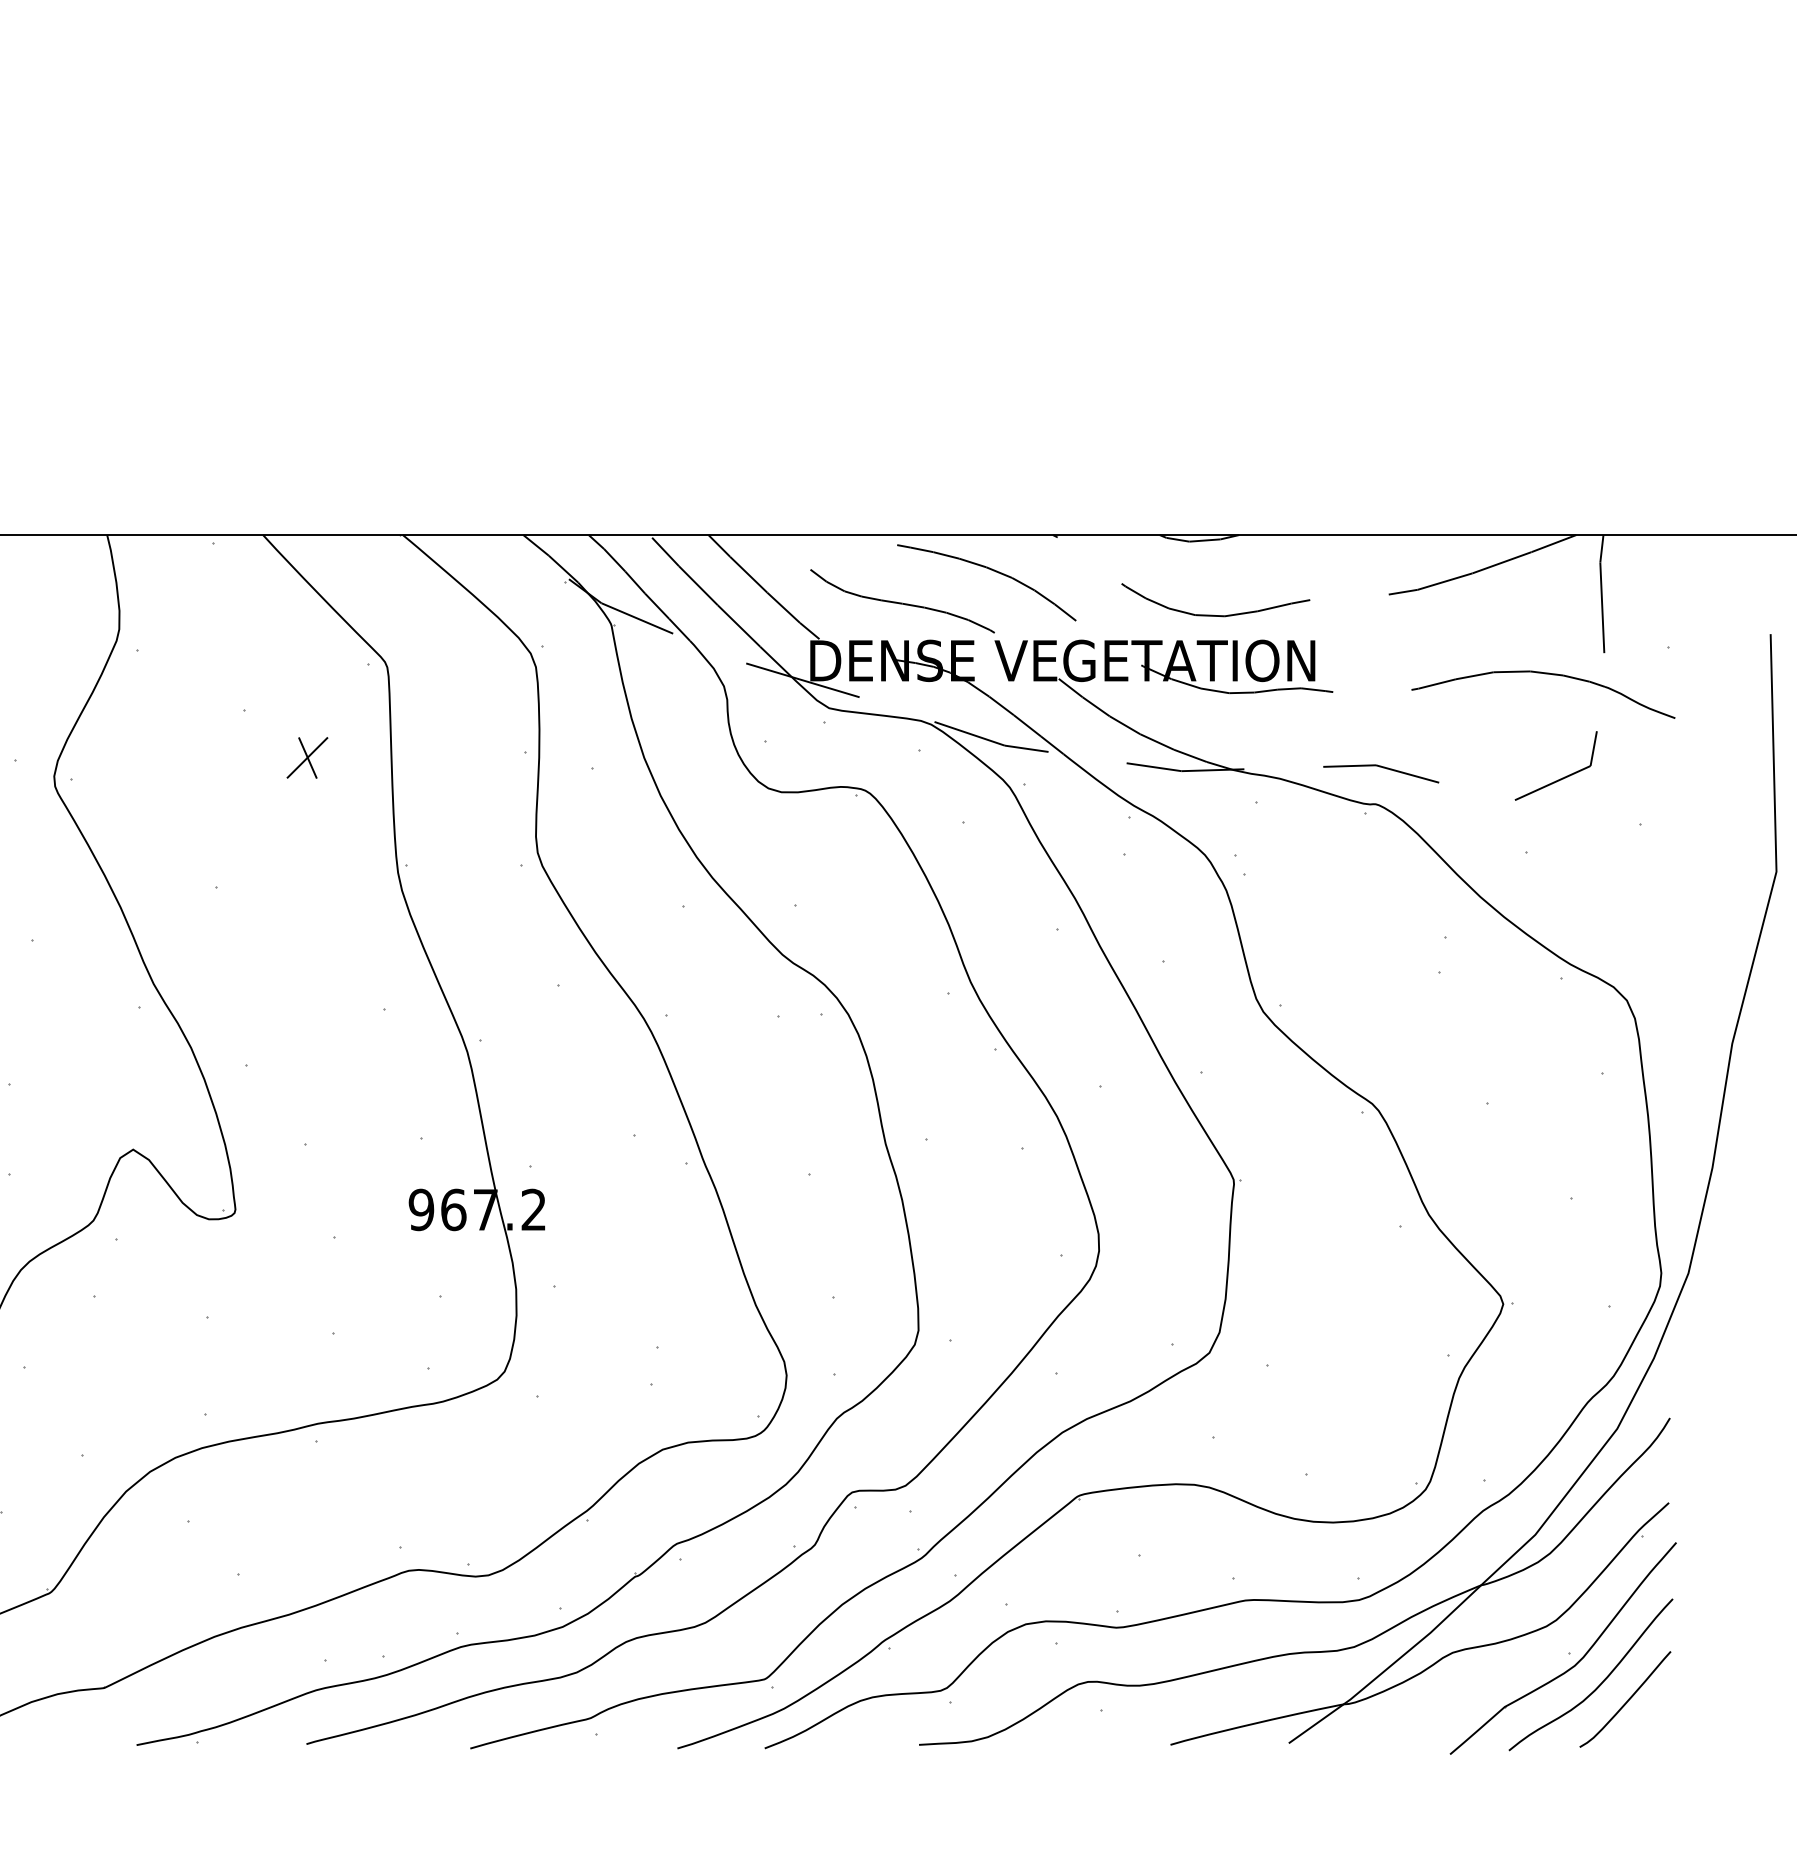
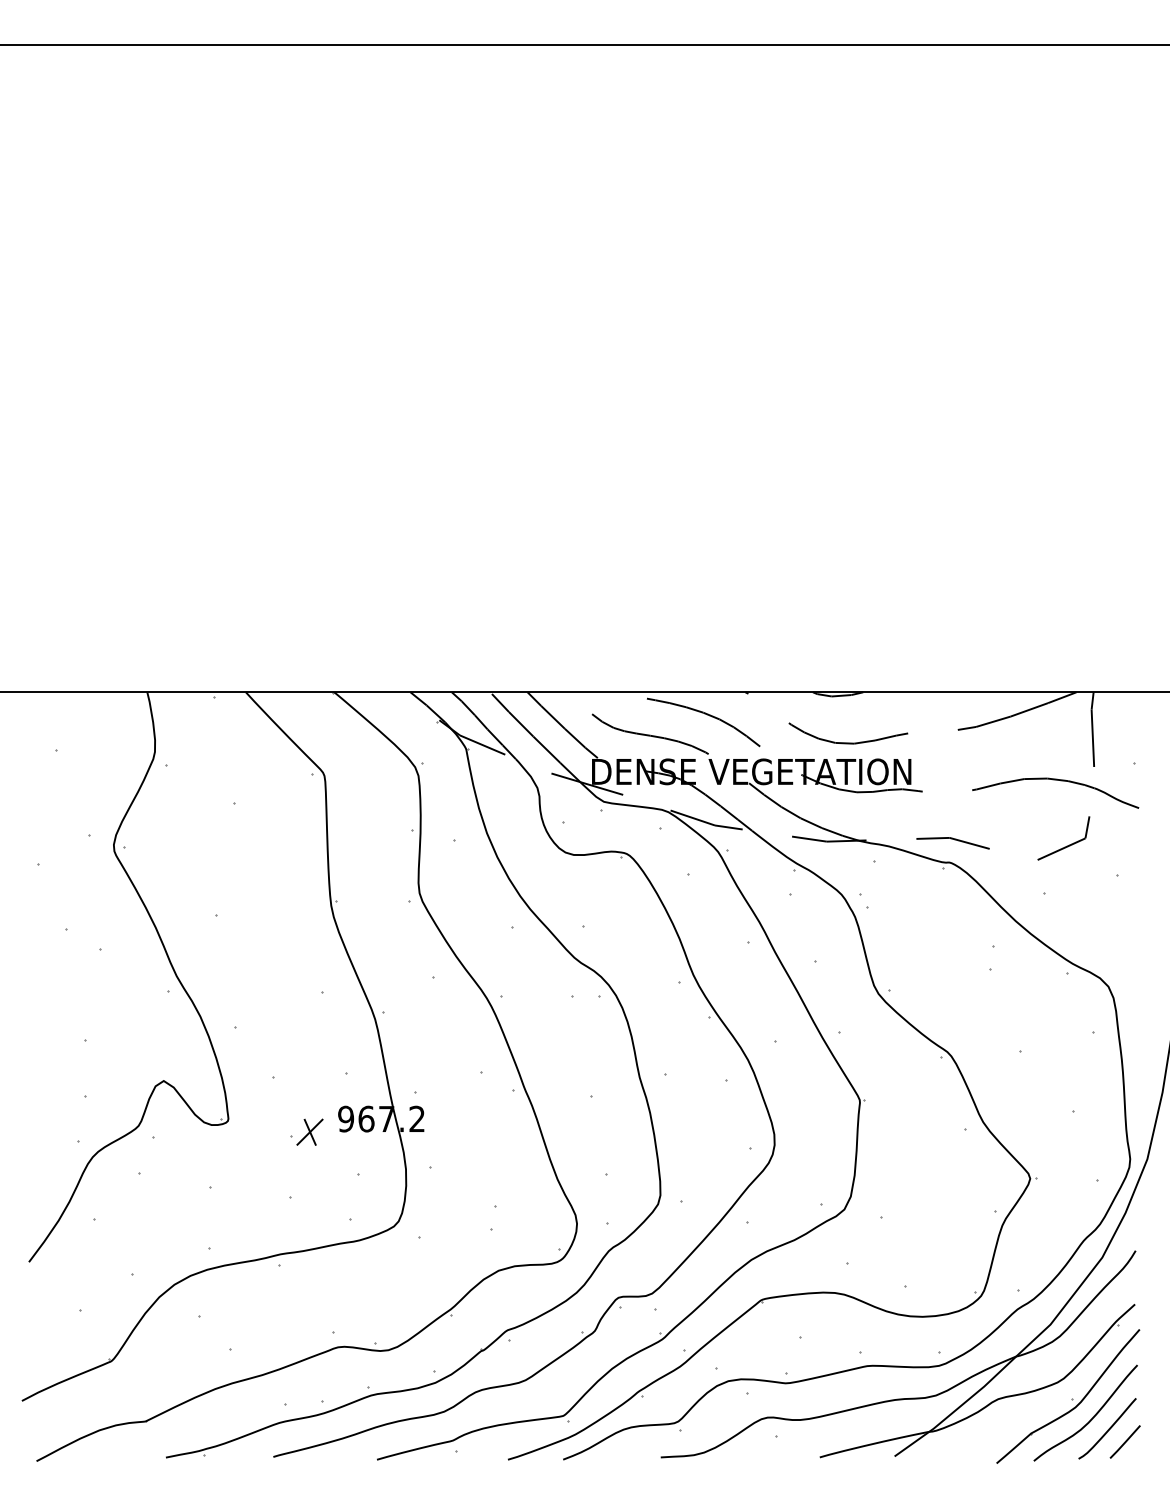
part: (306, 756) -> (309, 1131), moved
line: (1652, 1719) -> (1124, 1441), added

